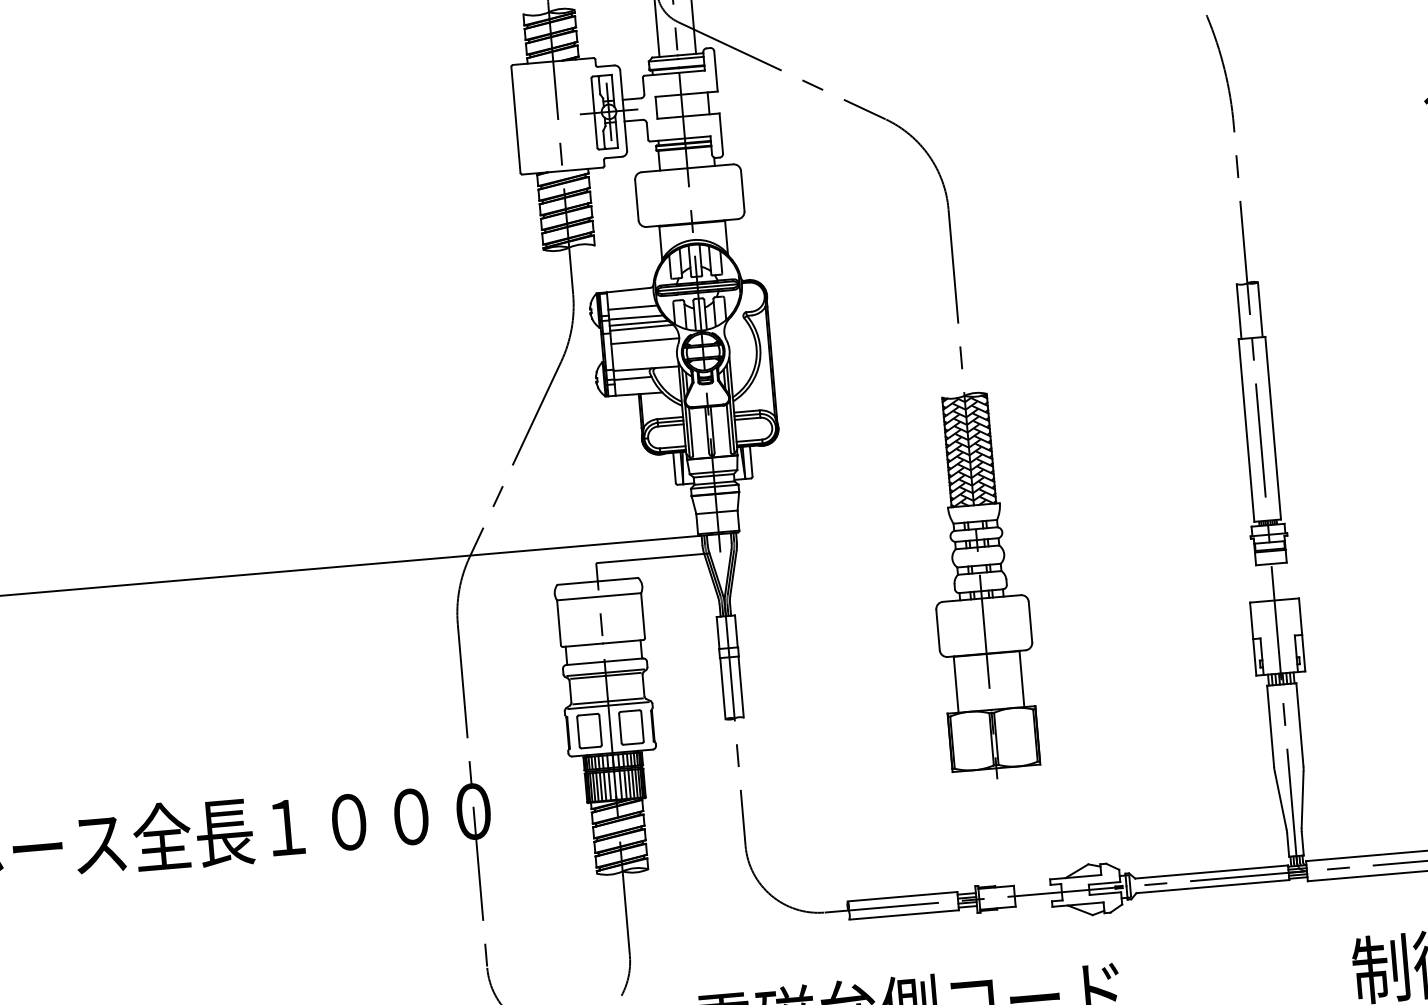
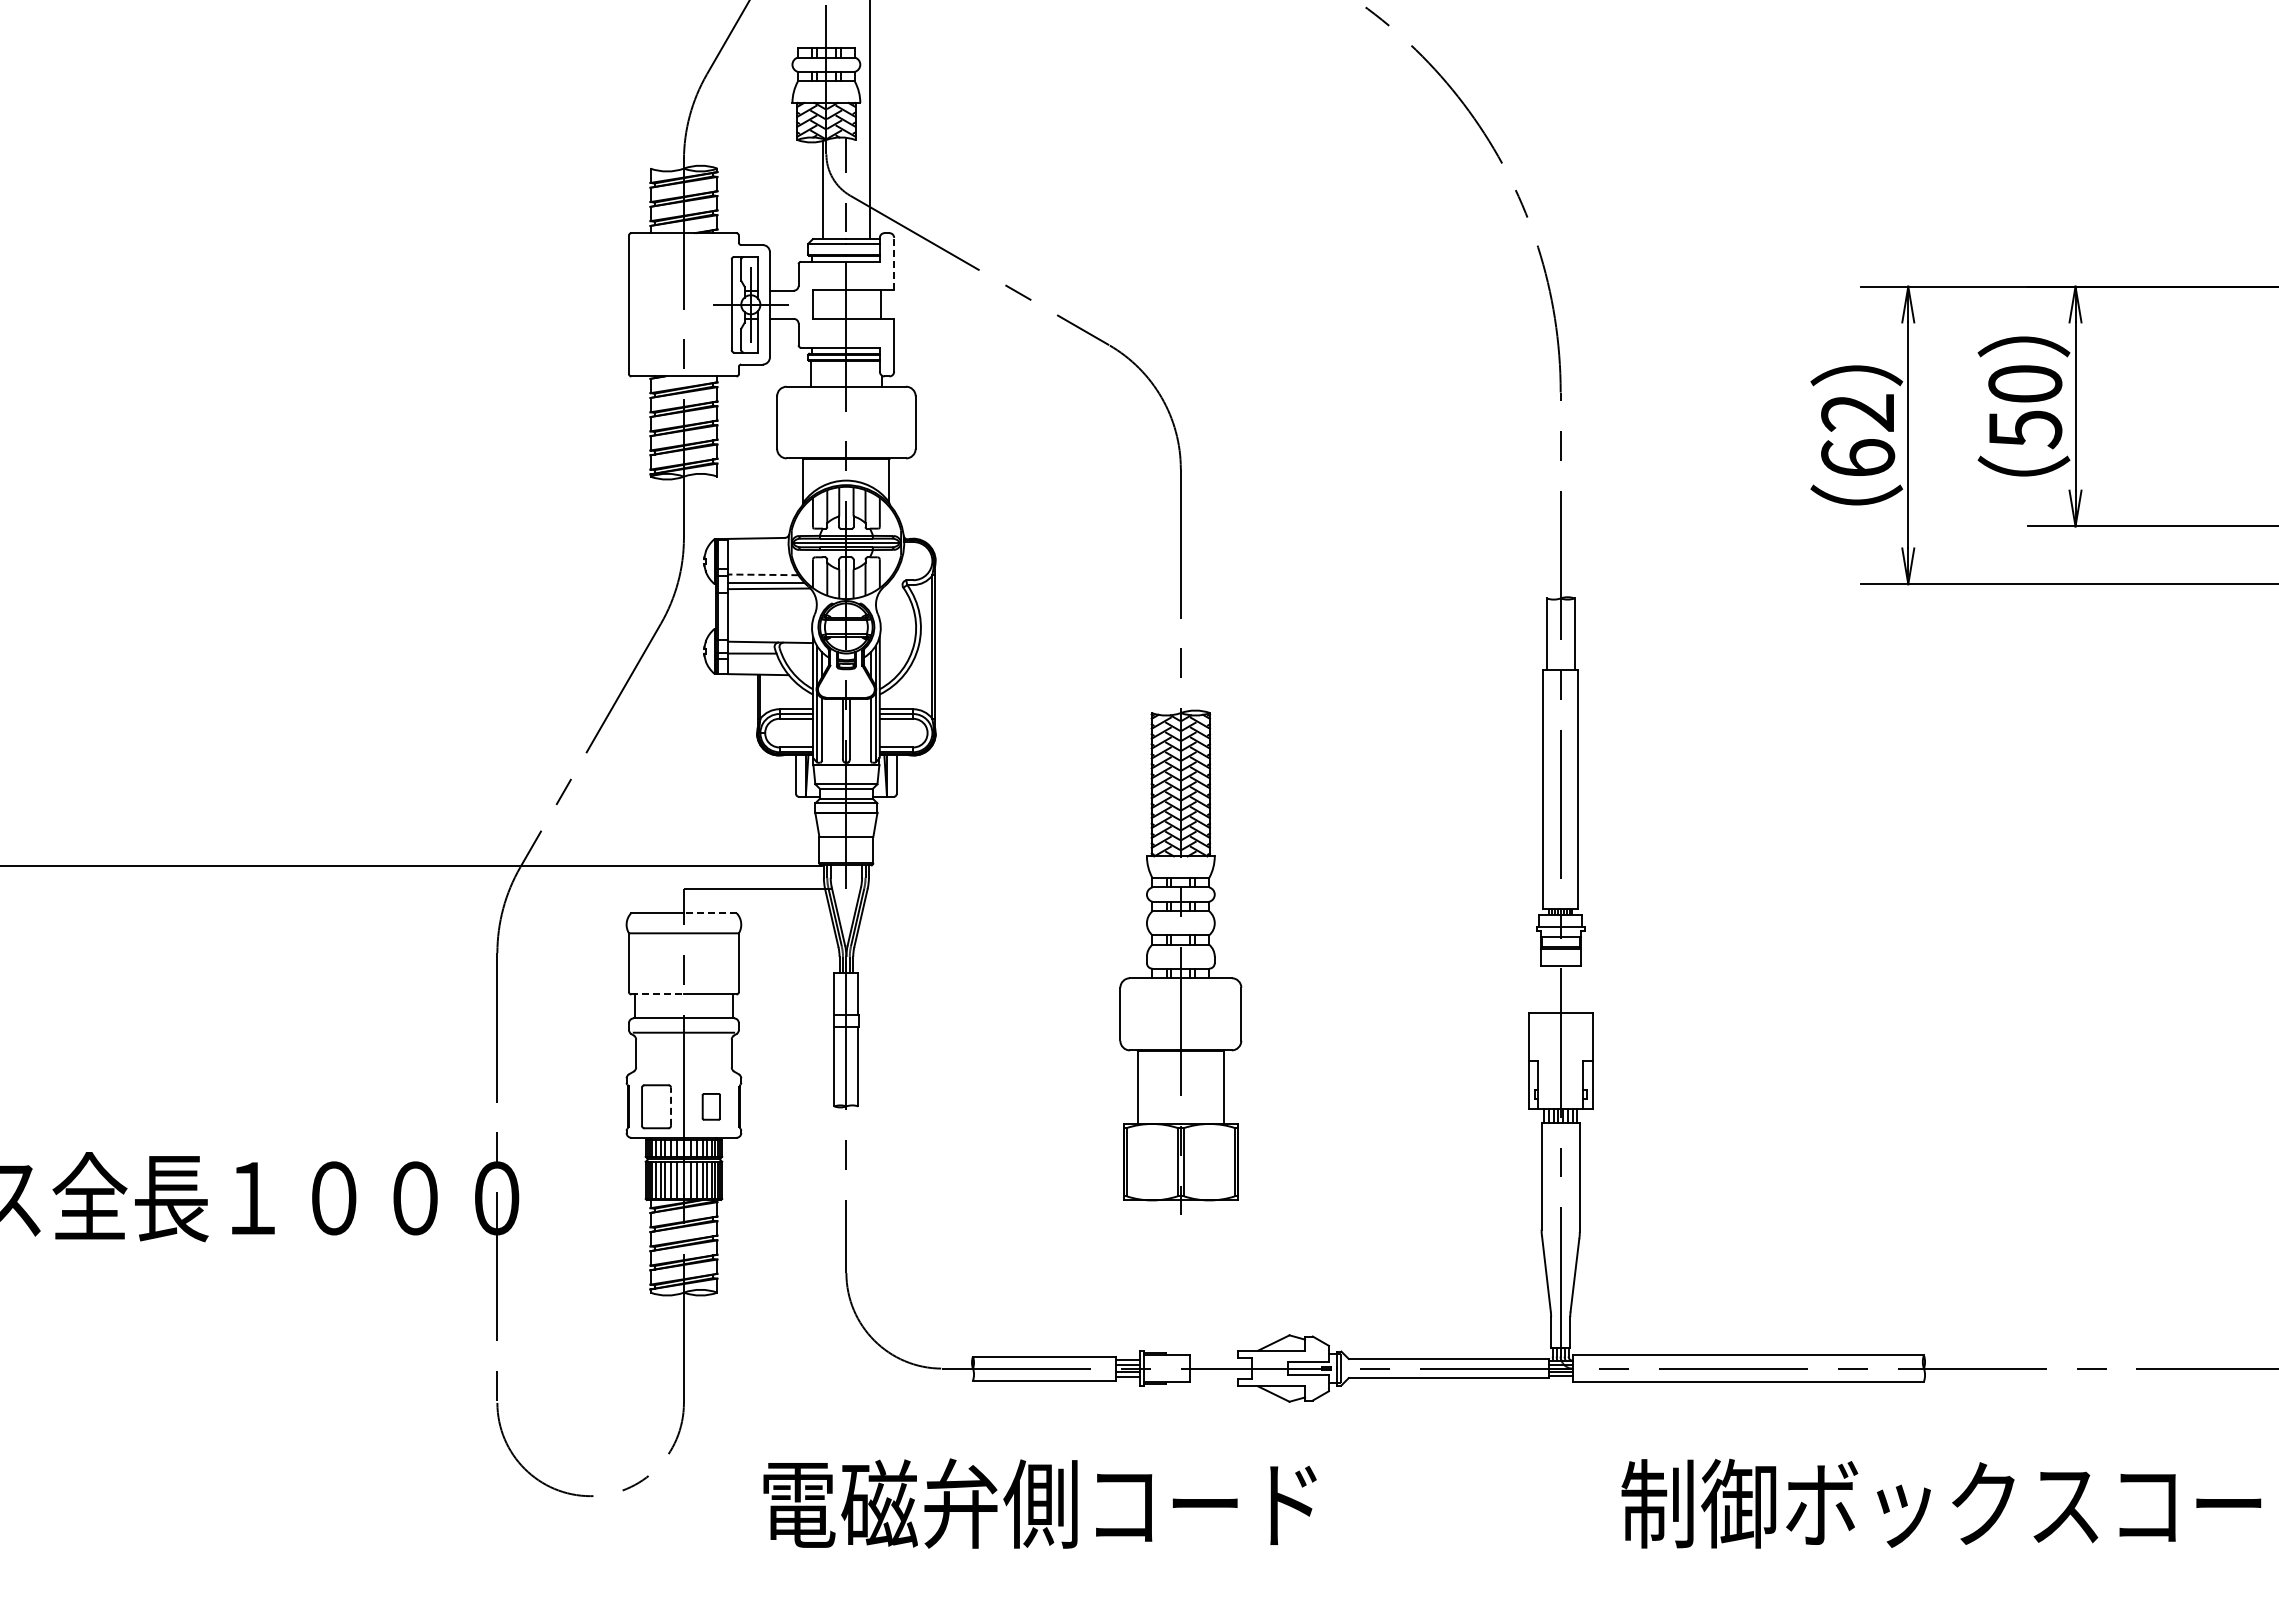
line: (716, 70) -> (894, 263), solid -> dashed
line: (632, 307) -> (759, 561), removed
line: (635, 317) -> (762, 574), solid -> dashed
line: (644, 341) -> (771, 606), removed
line: (617, 579) -> (709, 913), solid -> dashed
line: (583, 645) -> (658, 994), solid -> dashed
line: (605, 675) -> (683, 1036), removed
line: (607, 701) -> (683, 1070), removed
line: (608, 705) -> (683, 1075), removed
part: (631, 727) -> (711, 1106), size x0.6
line: (600, 729) -> (671, 1106), solid -> dashed

